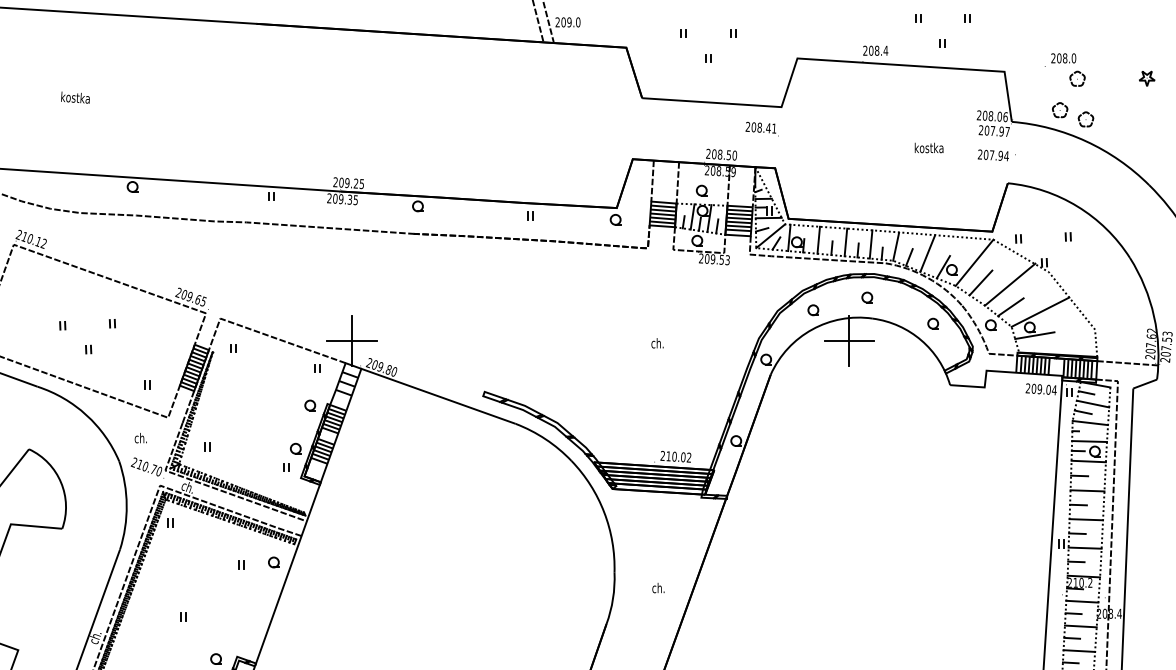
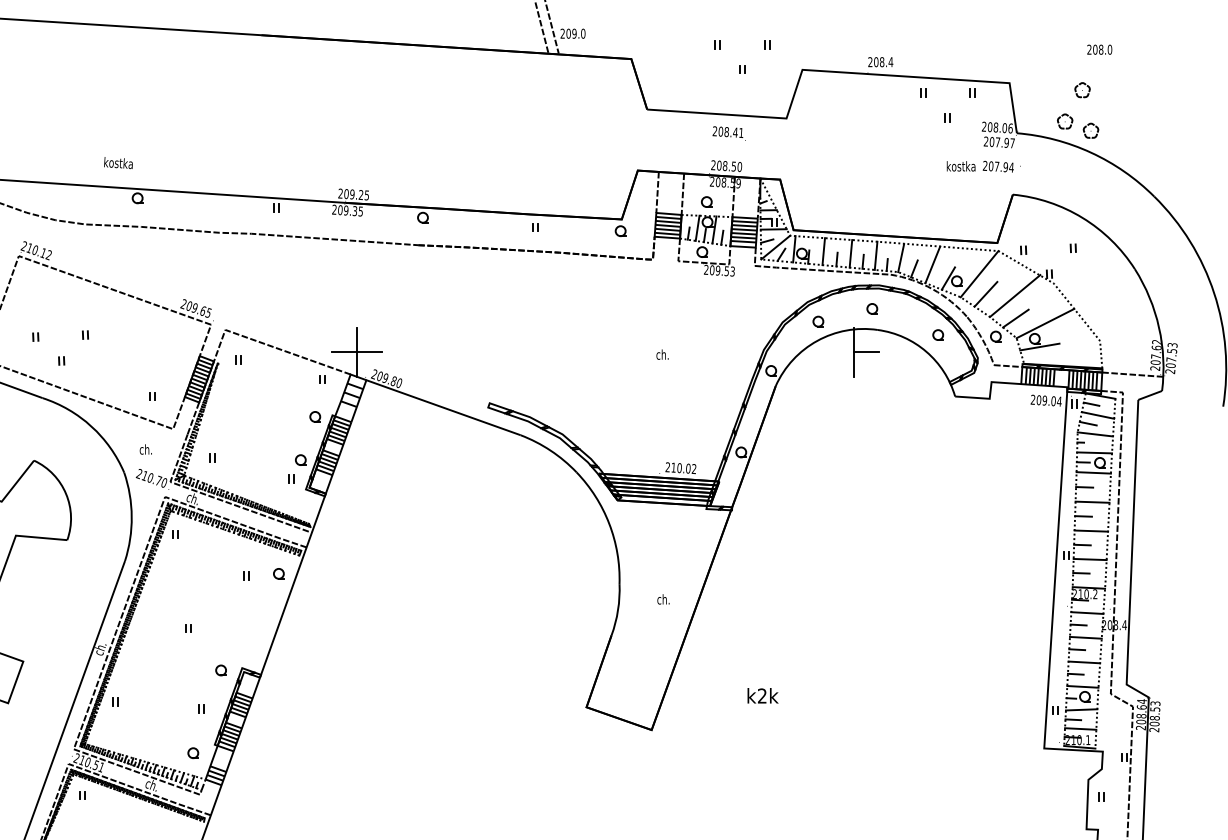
part: (940, 39) -> (945, 113), moved
part: (706, 54) -> (740, 65), moved
text: (1060, 60) -> (1096, 51), moved
part: (1146, 78) -> (1151, 89), removed
text: (75, 98) -> (118, 163), moved
text: (761, 129) -> (728, 133), moved
text: (928, 148) -> (960, 166), moved
line: (836, 341) -> (841, 352), removed
part: (86, 345) -> (59, 356), moved

